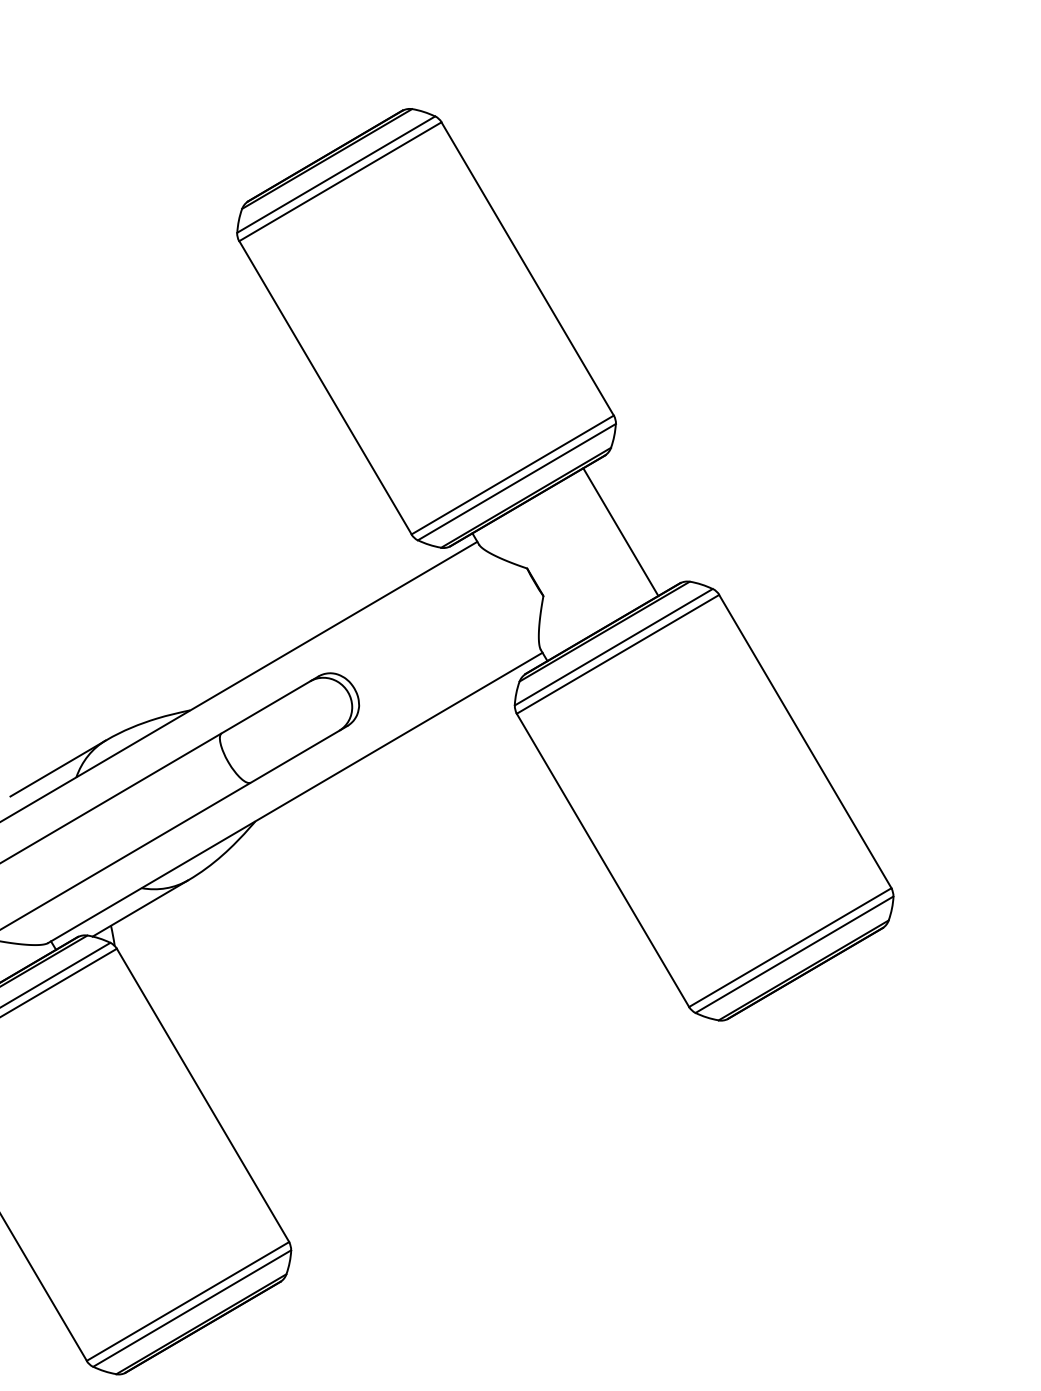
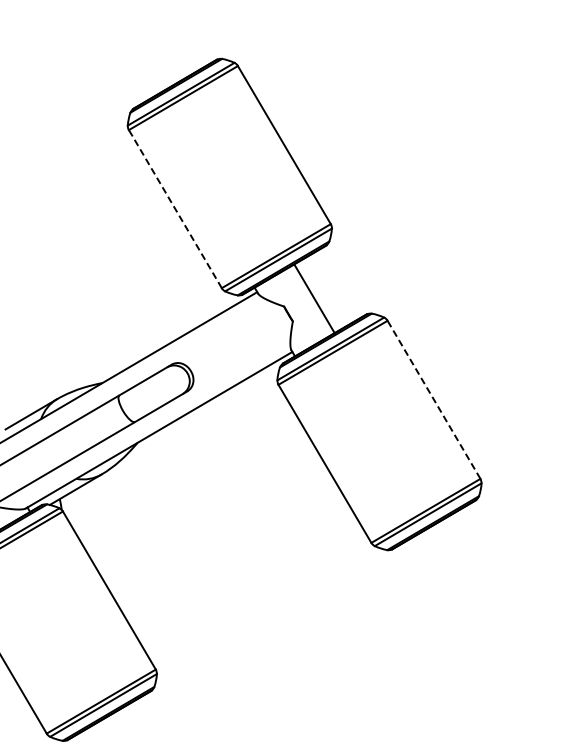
line: (325, 388) -> (175, 209), solid -> dashed
line: (620, 531) -> (314, 298), moved
line: (806, 740) -> (434, 399), solid -> dashed

